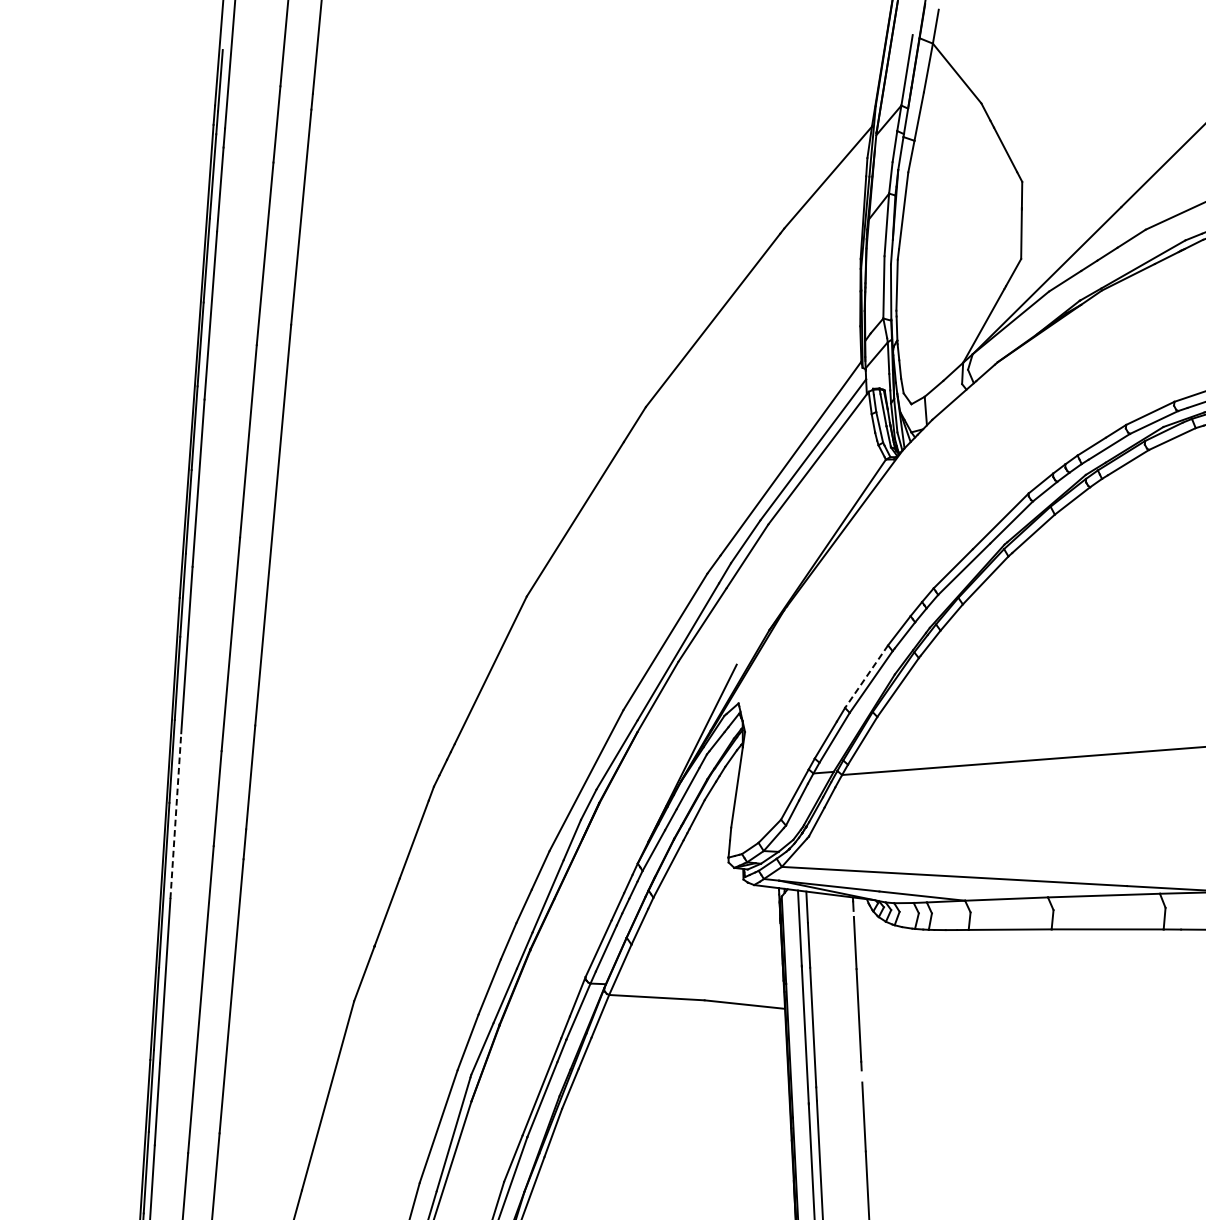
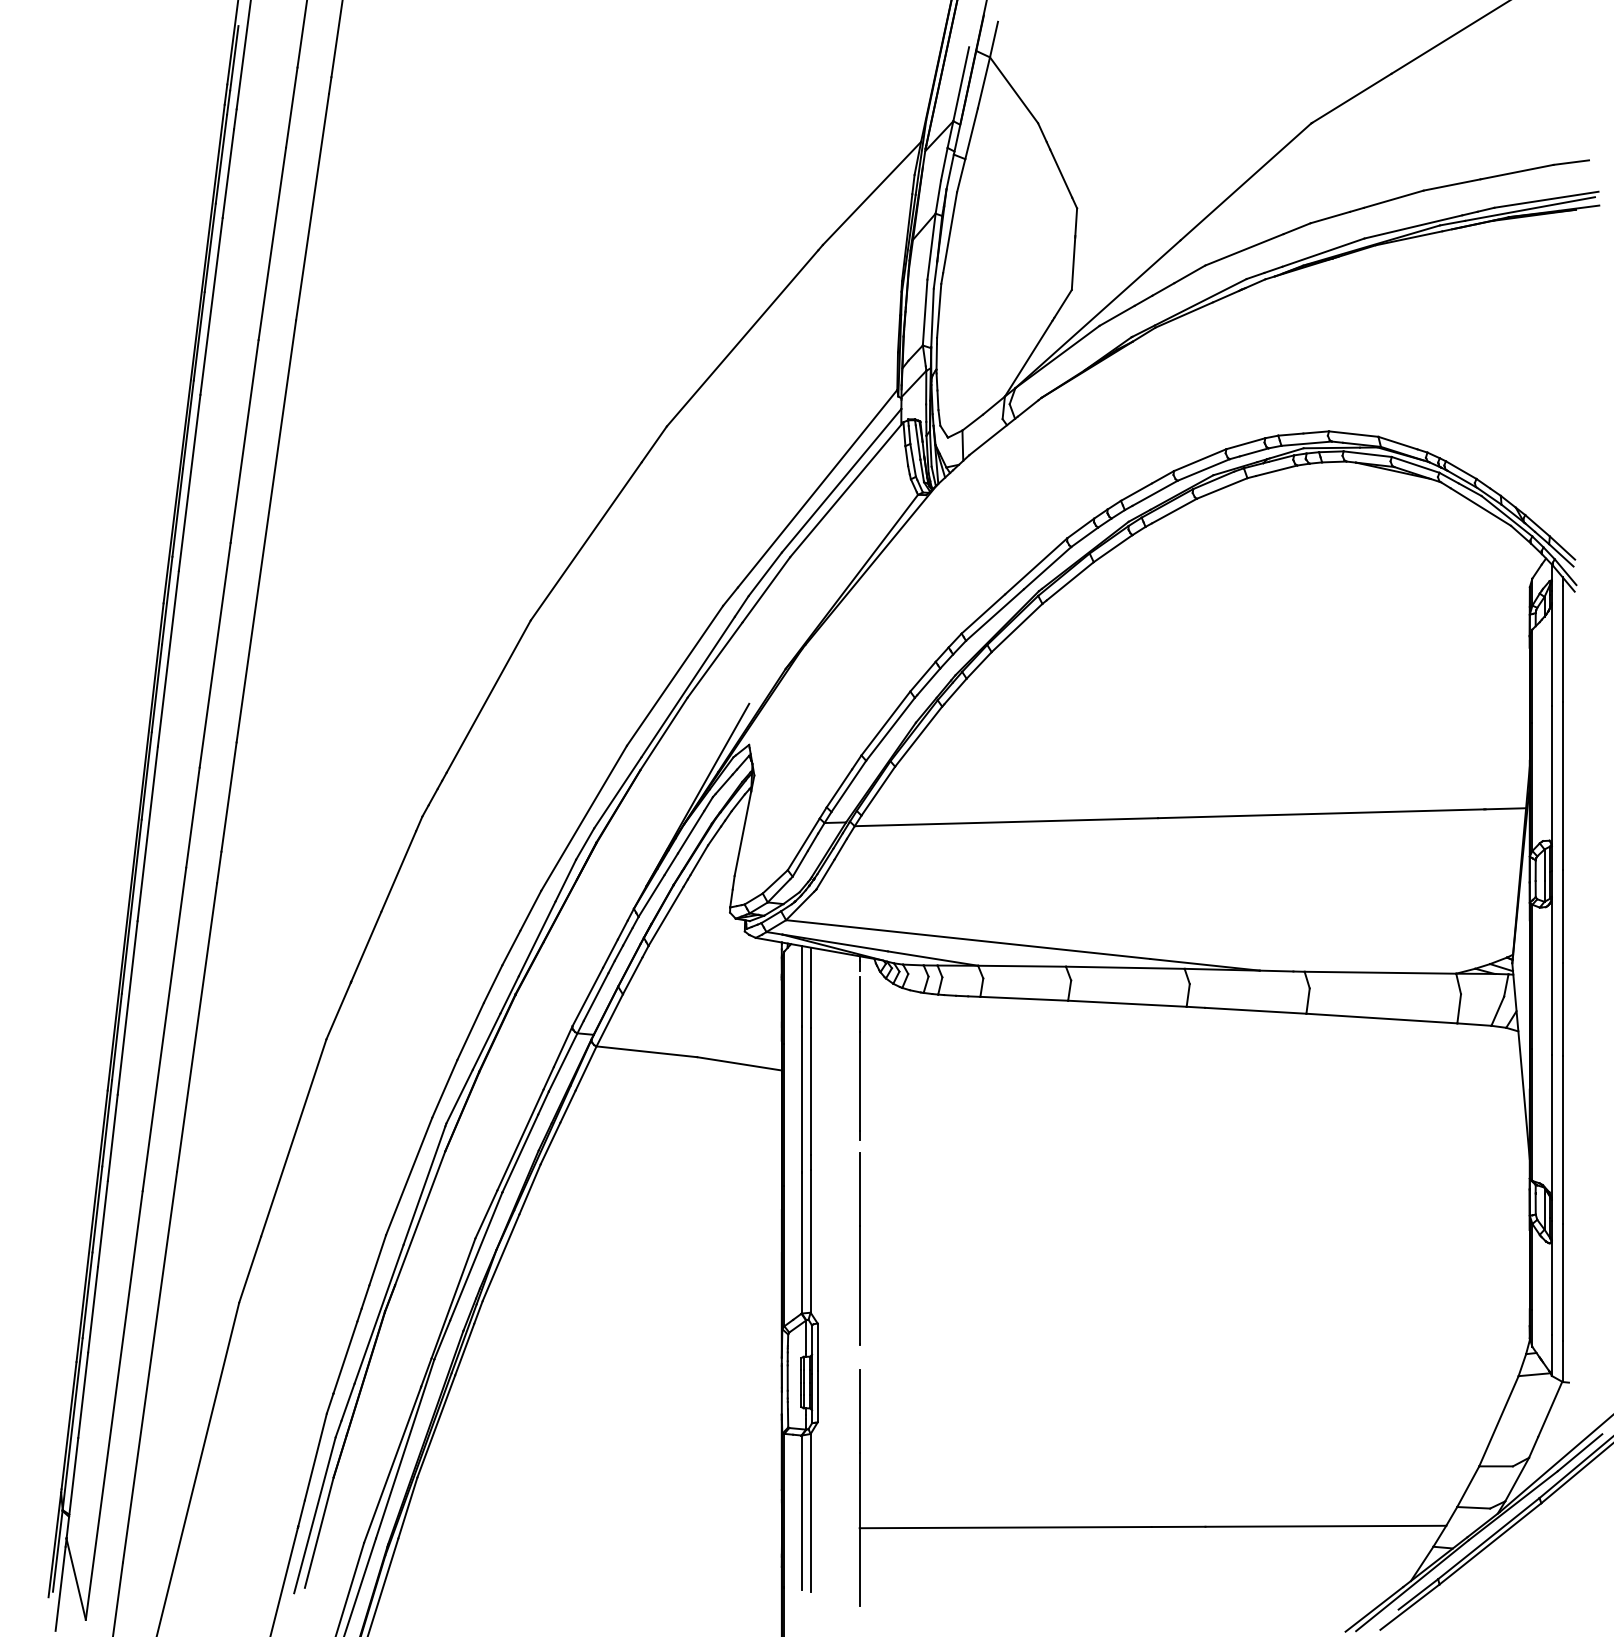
line: (866, 676) -> (885, 723), dashed -> solid
line: (175, 815) -> (147, 833), dashed -> solid

